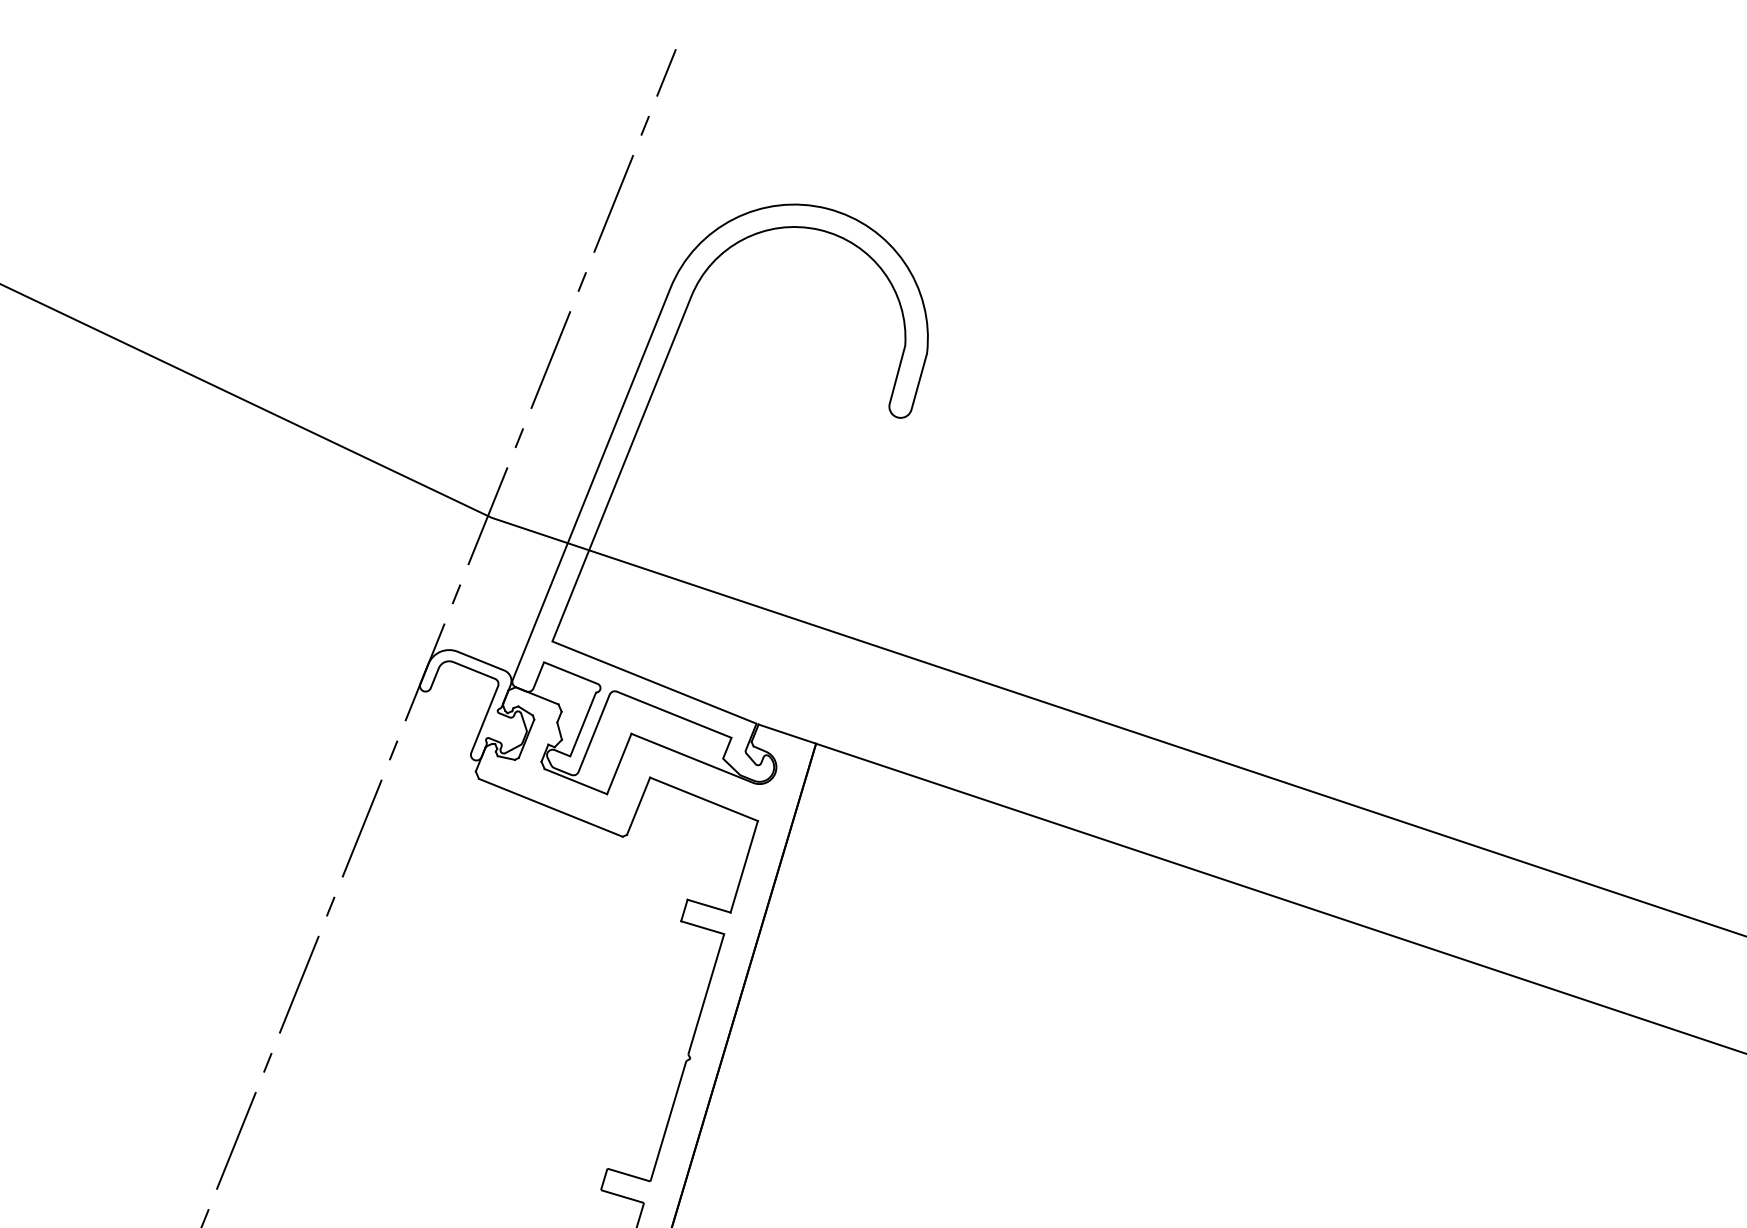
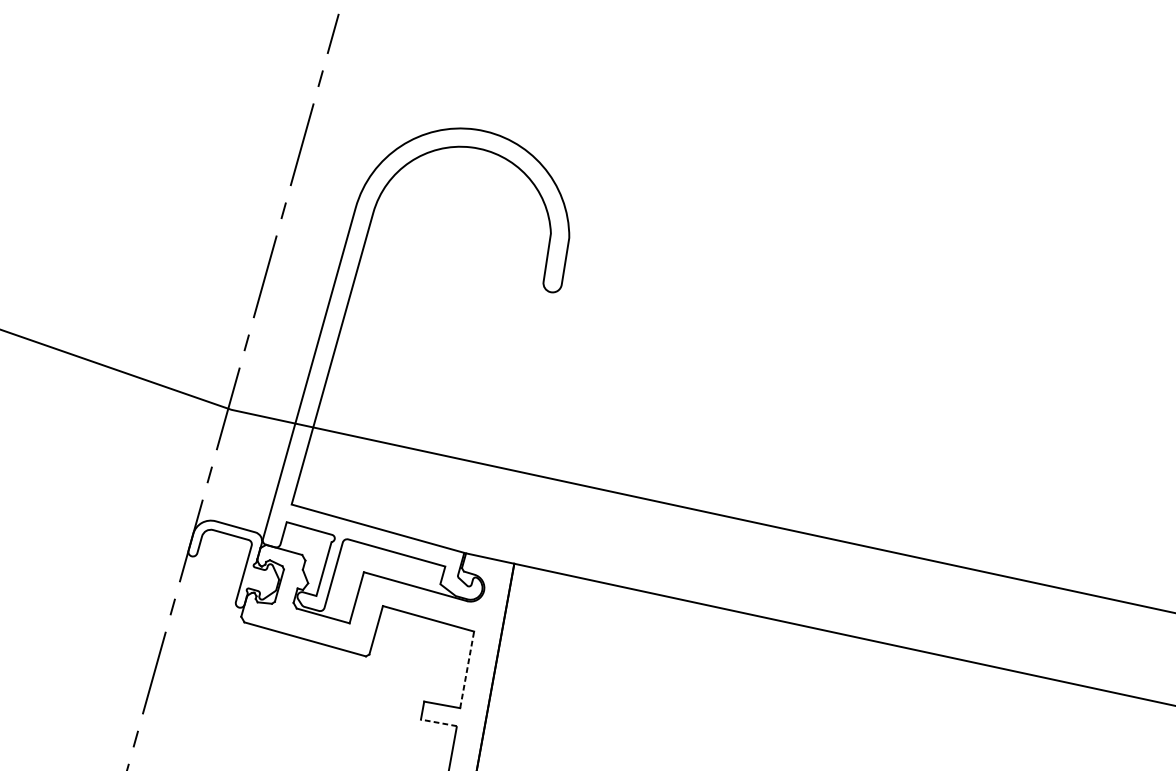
line: (744, 866) -> (467, 669), solid -> dashed
line: (702, 927) -> (438, 722), solid -> dashed

